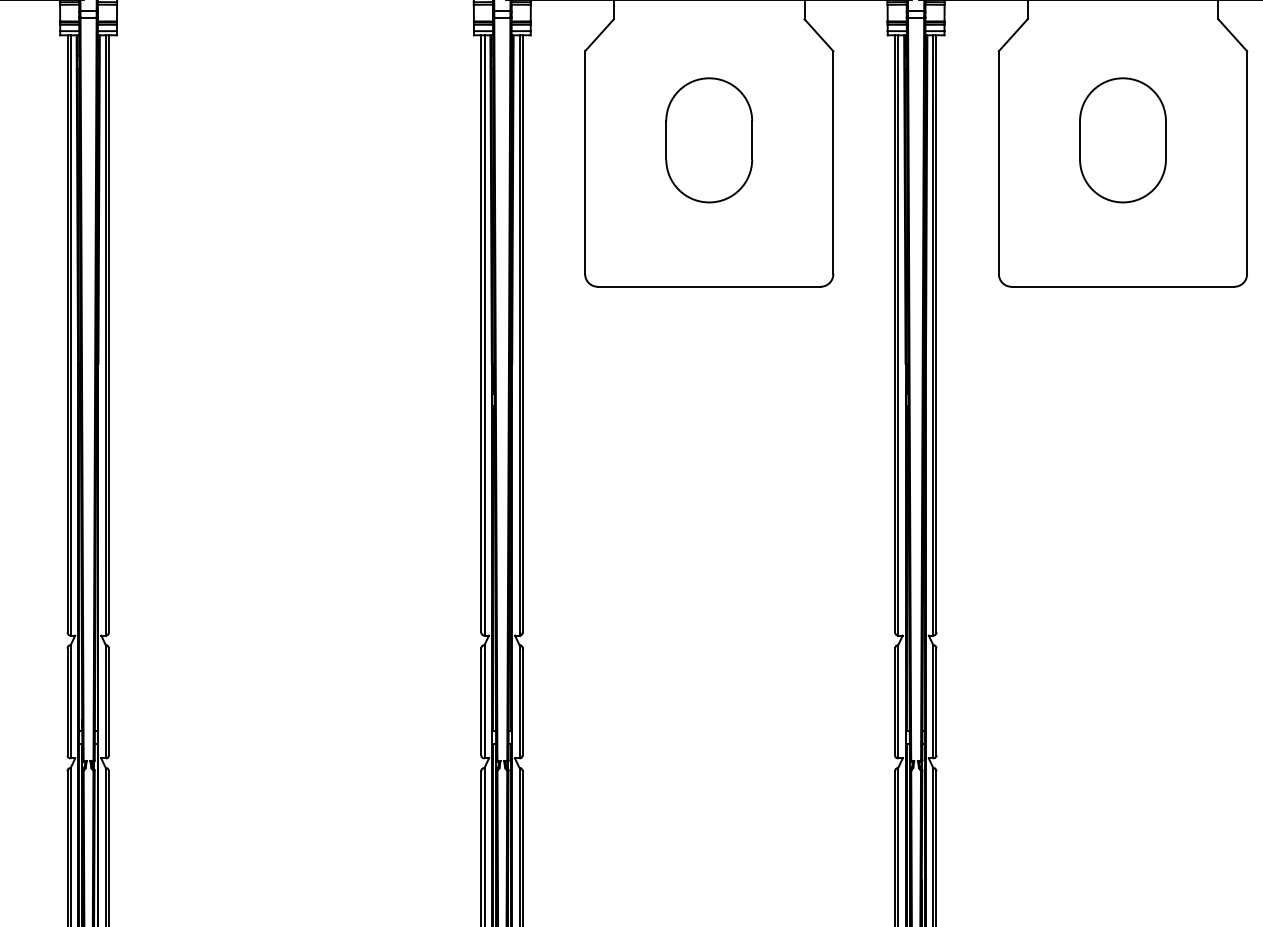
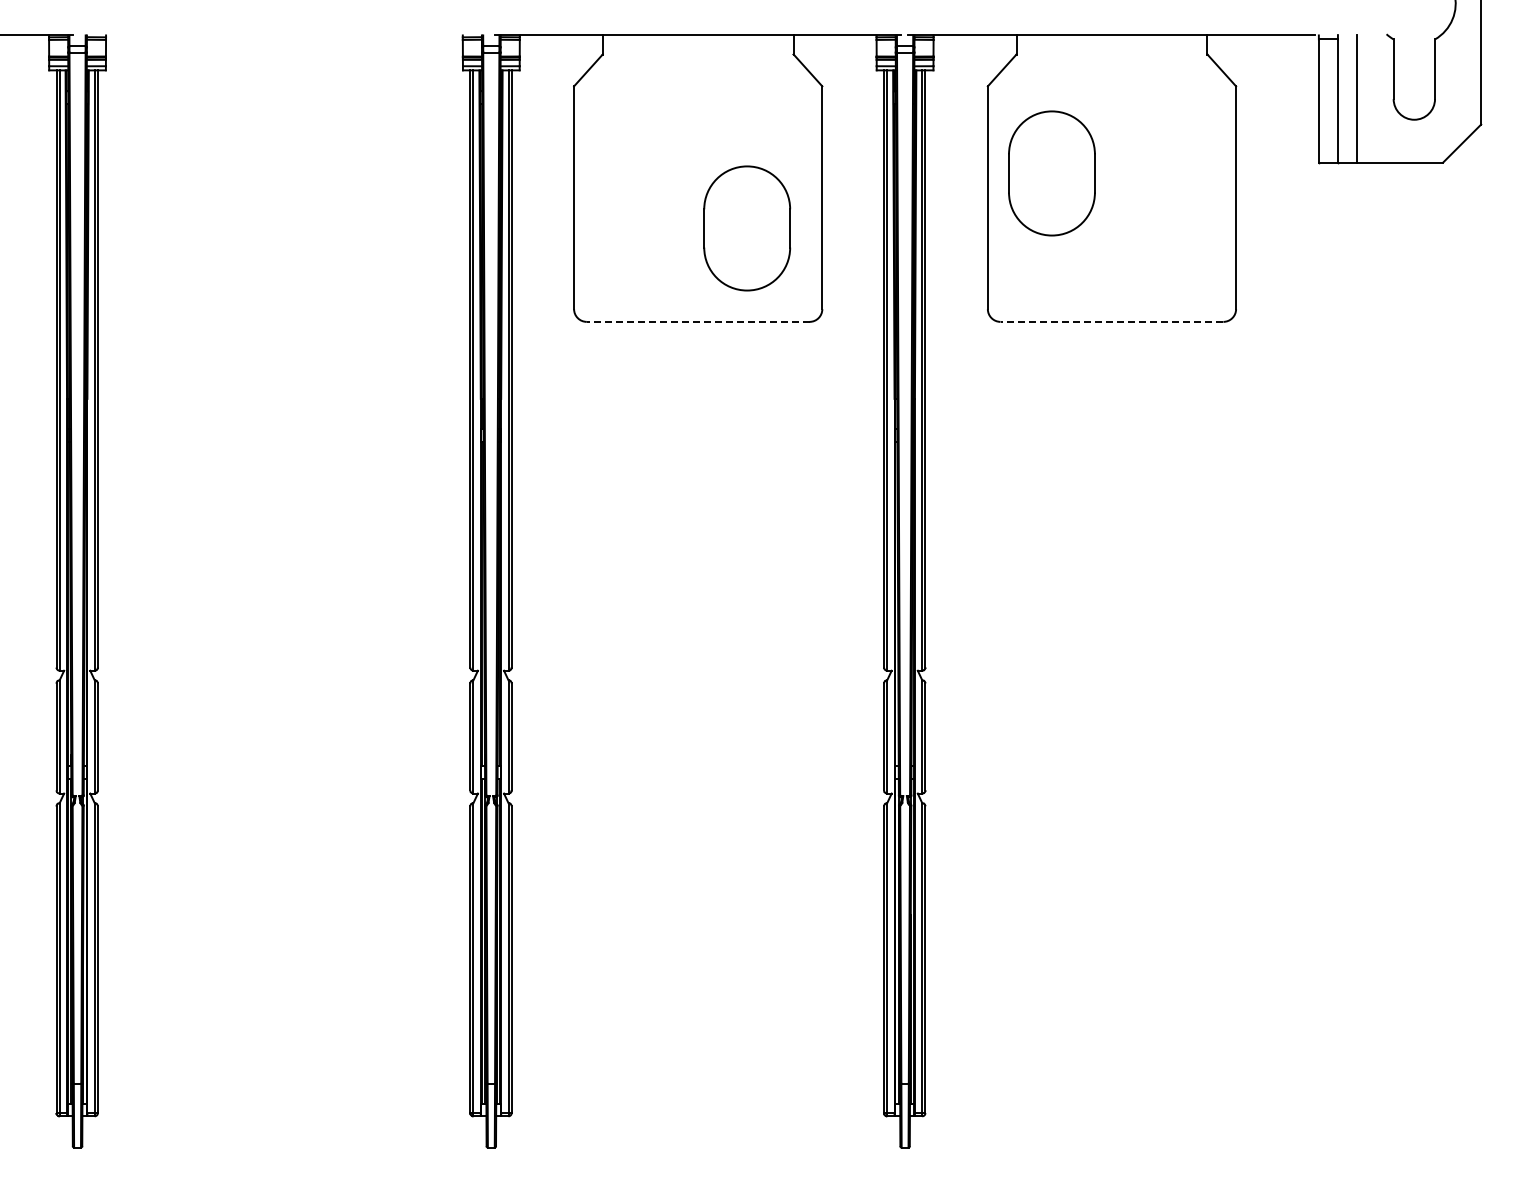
part: (709, 140) -> (747, 228), moved
part: (1122, 140) -> (1051, 173), moved
line: (708, 286) -> (697, 321), solid -> dashed
line: (1122, 286) -> (1111, 321), solid -> dashed

